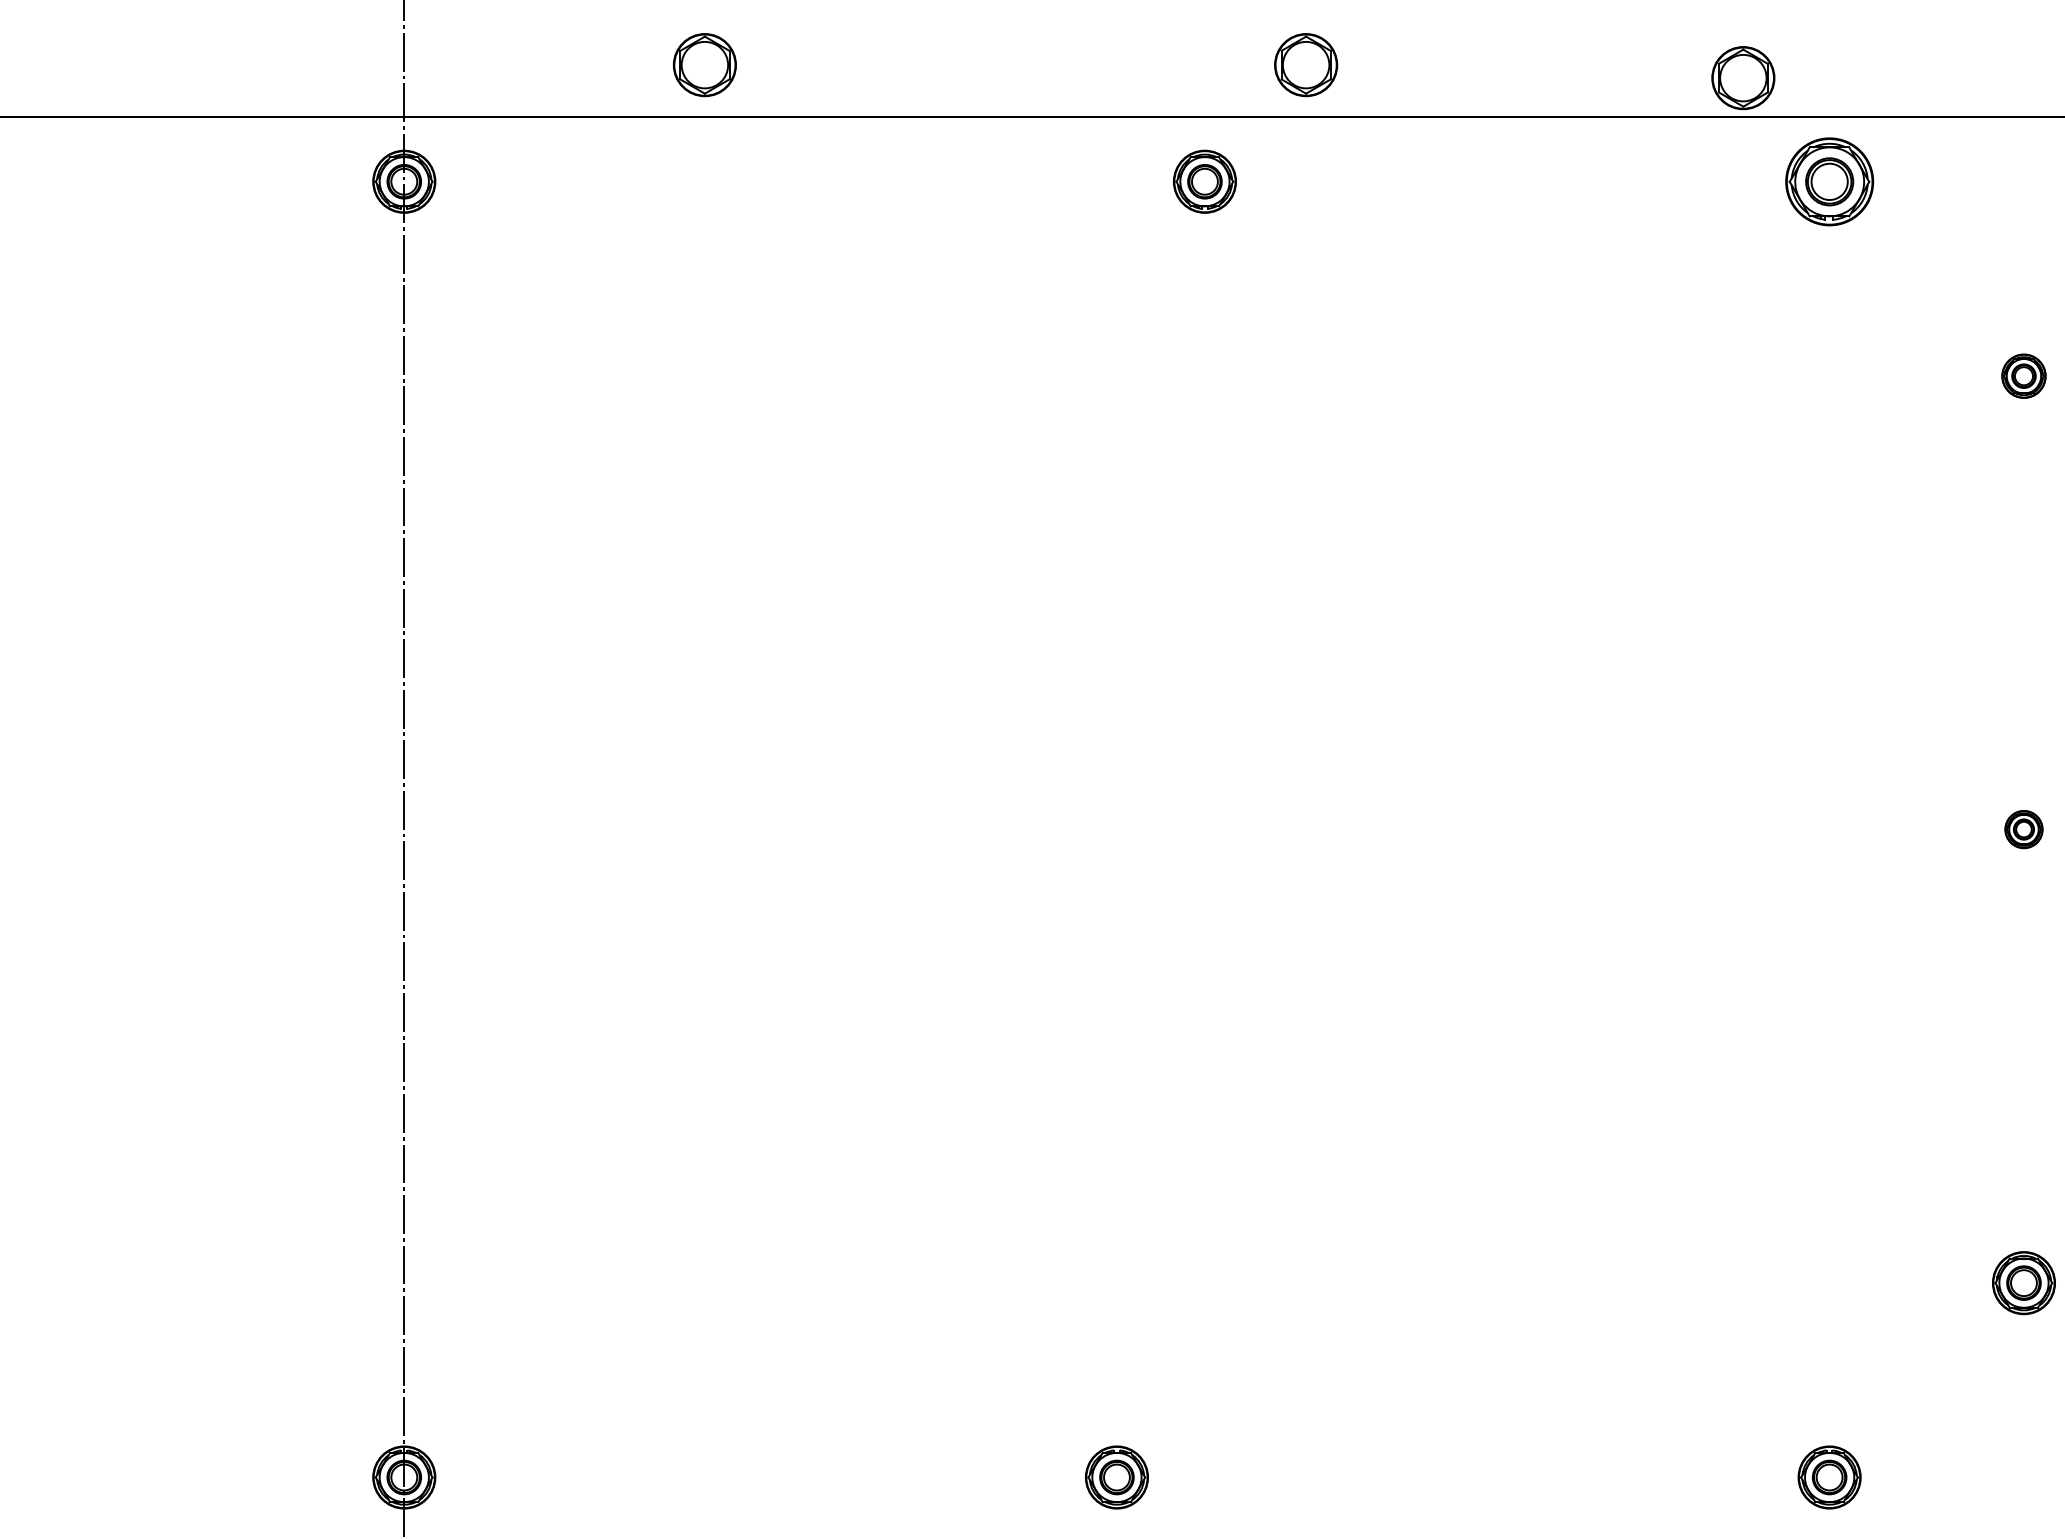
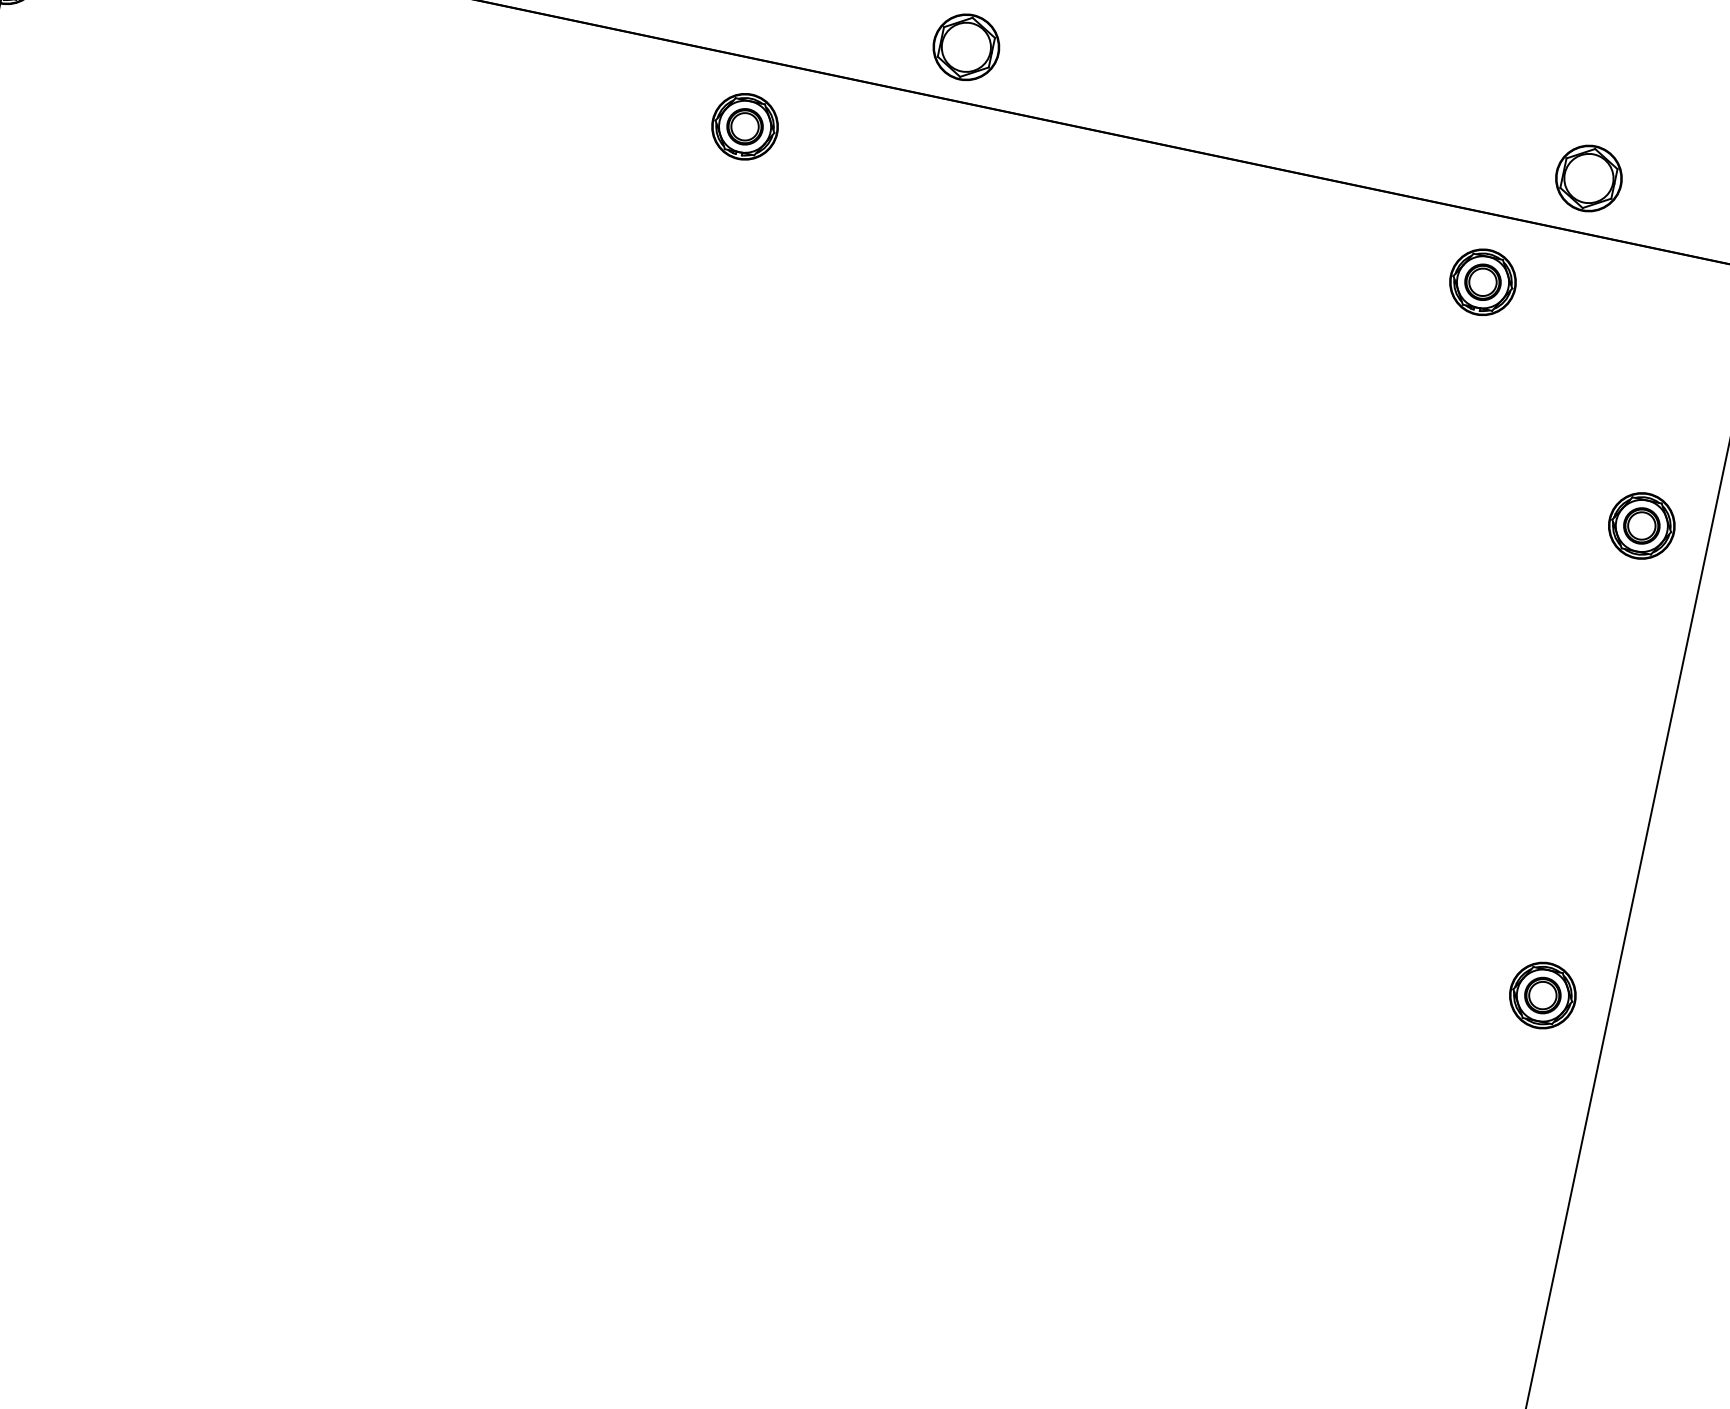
part: (1743, 78) -> (1589, 178), moved
part: (1204, 181) -> (744, 126), moved
part: (1829, 181) -> (1482, 282), size x0.71
part: (2023, 376) -> (1641, 526), size x1.43
part: (2023, 829) -> (1542, 995), size x1.67

